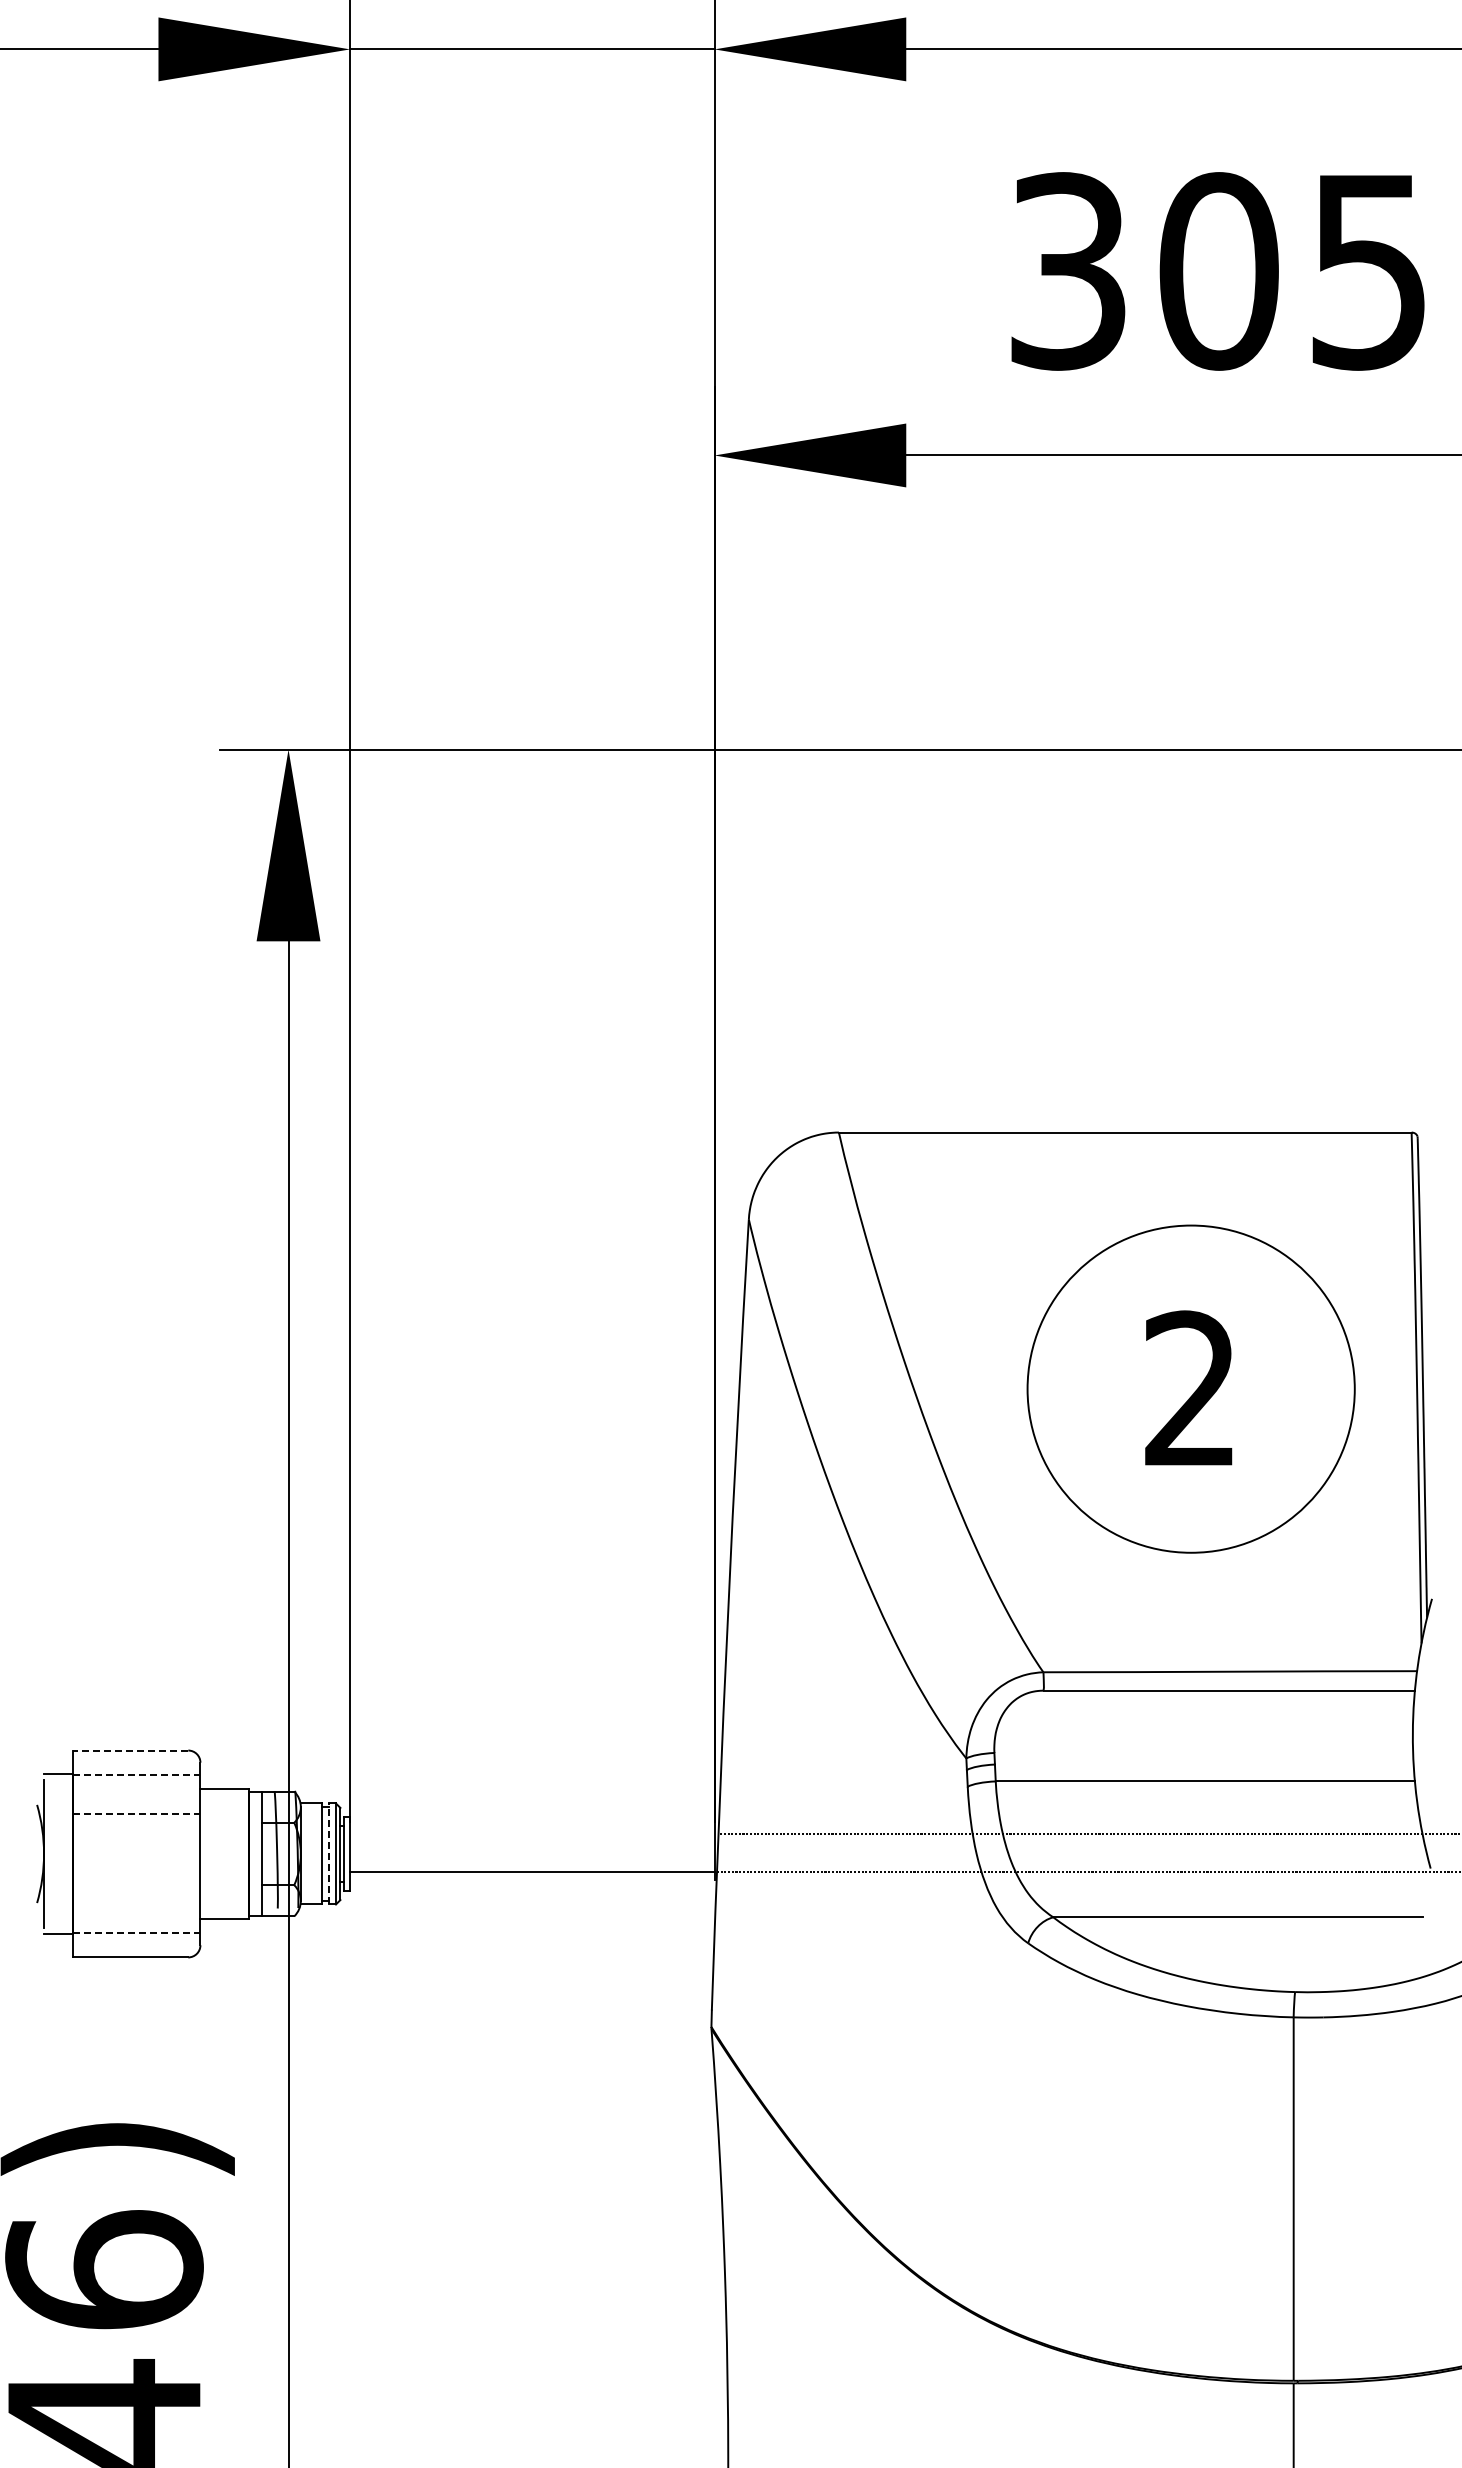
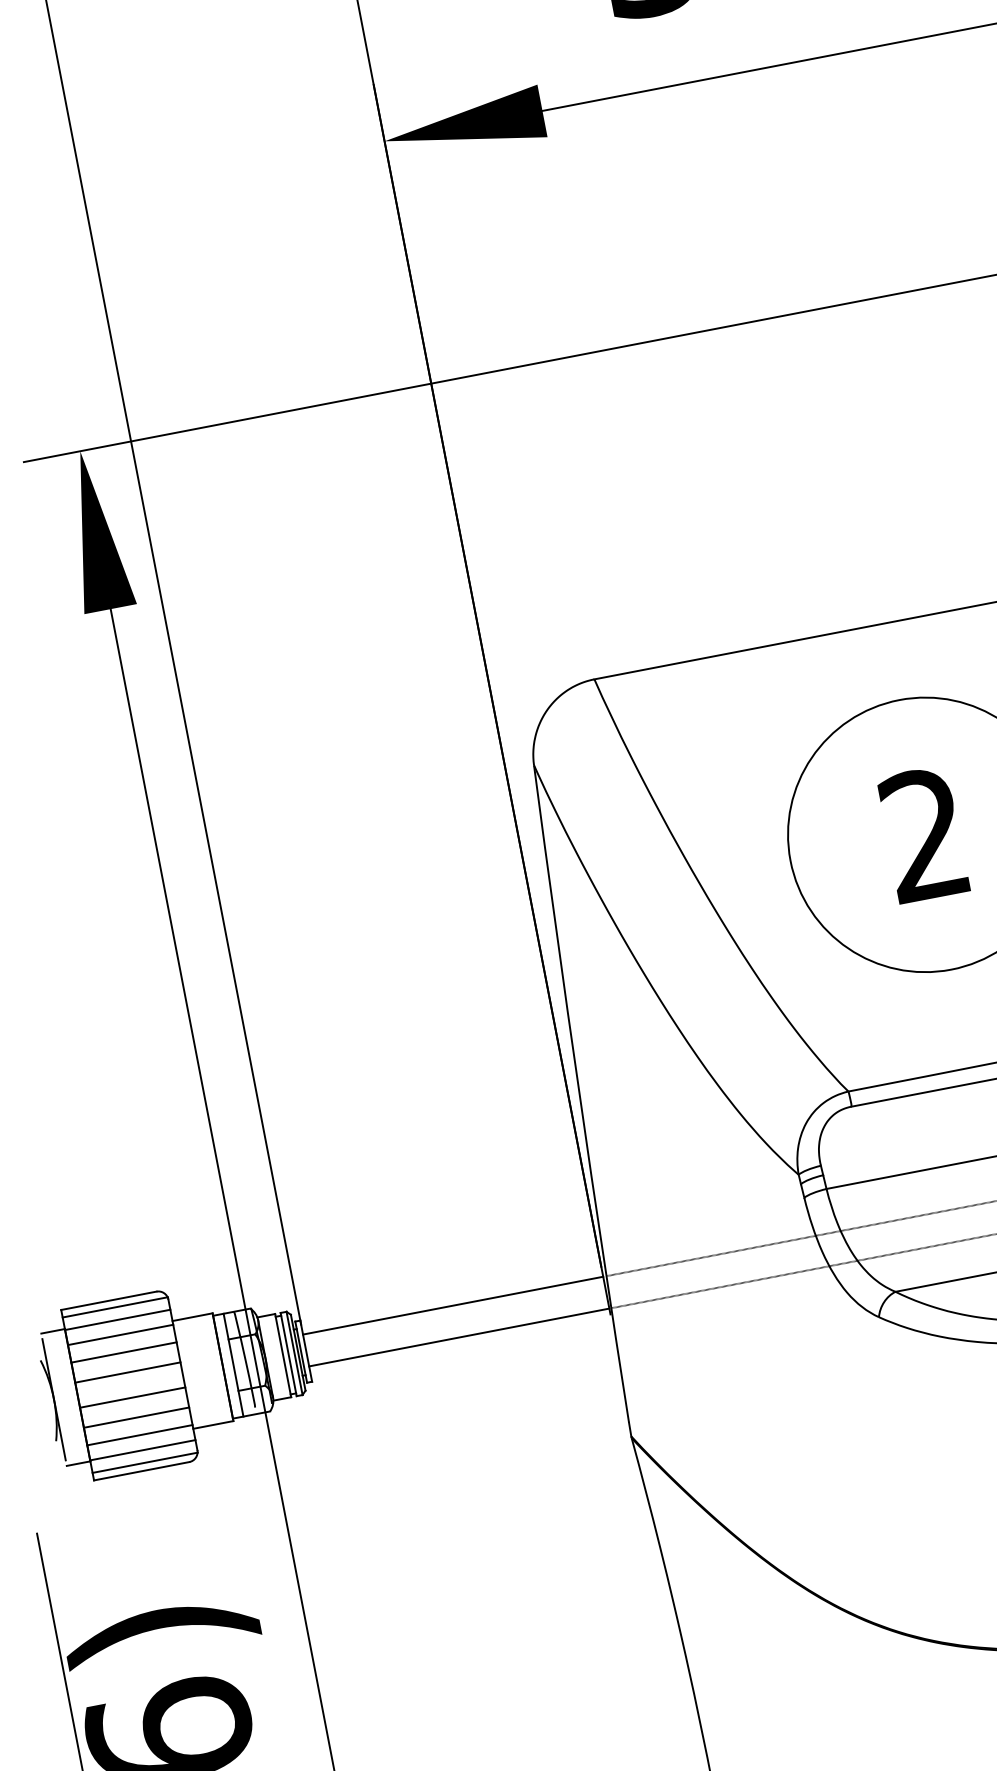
line: (130, 1750) -> (108, 1300), dashed -> solid
line: (136, 1759) -> (115, 1307), added
line: (136, 1774) -> (117, 1319), dashed -> solid
line: (136, 1793) -> (120, 1335), added
line: (136, 1814) -> (123, 1352), dashed -> solid
line: (532, 1833) -> (453, 1305), added
line: (136, 1838) -> (127, 1372), added
line: (328, 1853) -> (288, 1354), dashed -> solid
line: (136, 1869) -> (132, 1397), added
line: (136, 1893) -> (136, 1417), added
line: (136, 1914) -> (139, 1434), added
line: (136, 1933) -> (142, 1450), dashed -> solid
line: (136, 1948) -> (145, 1462), added

